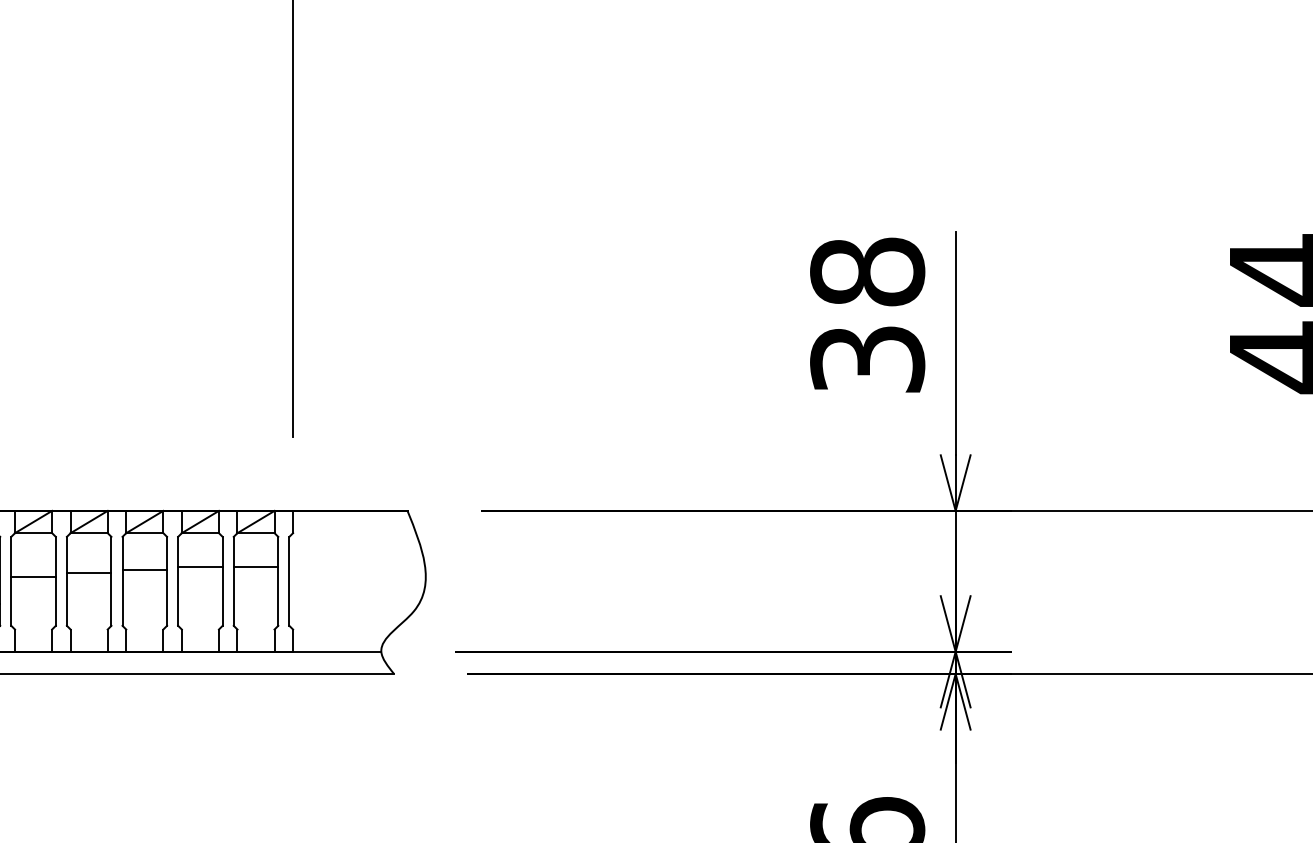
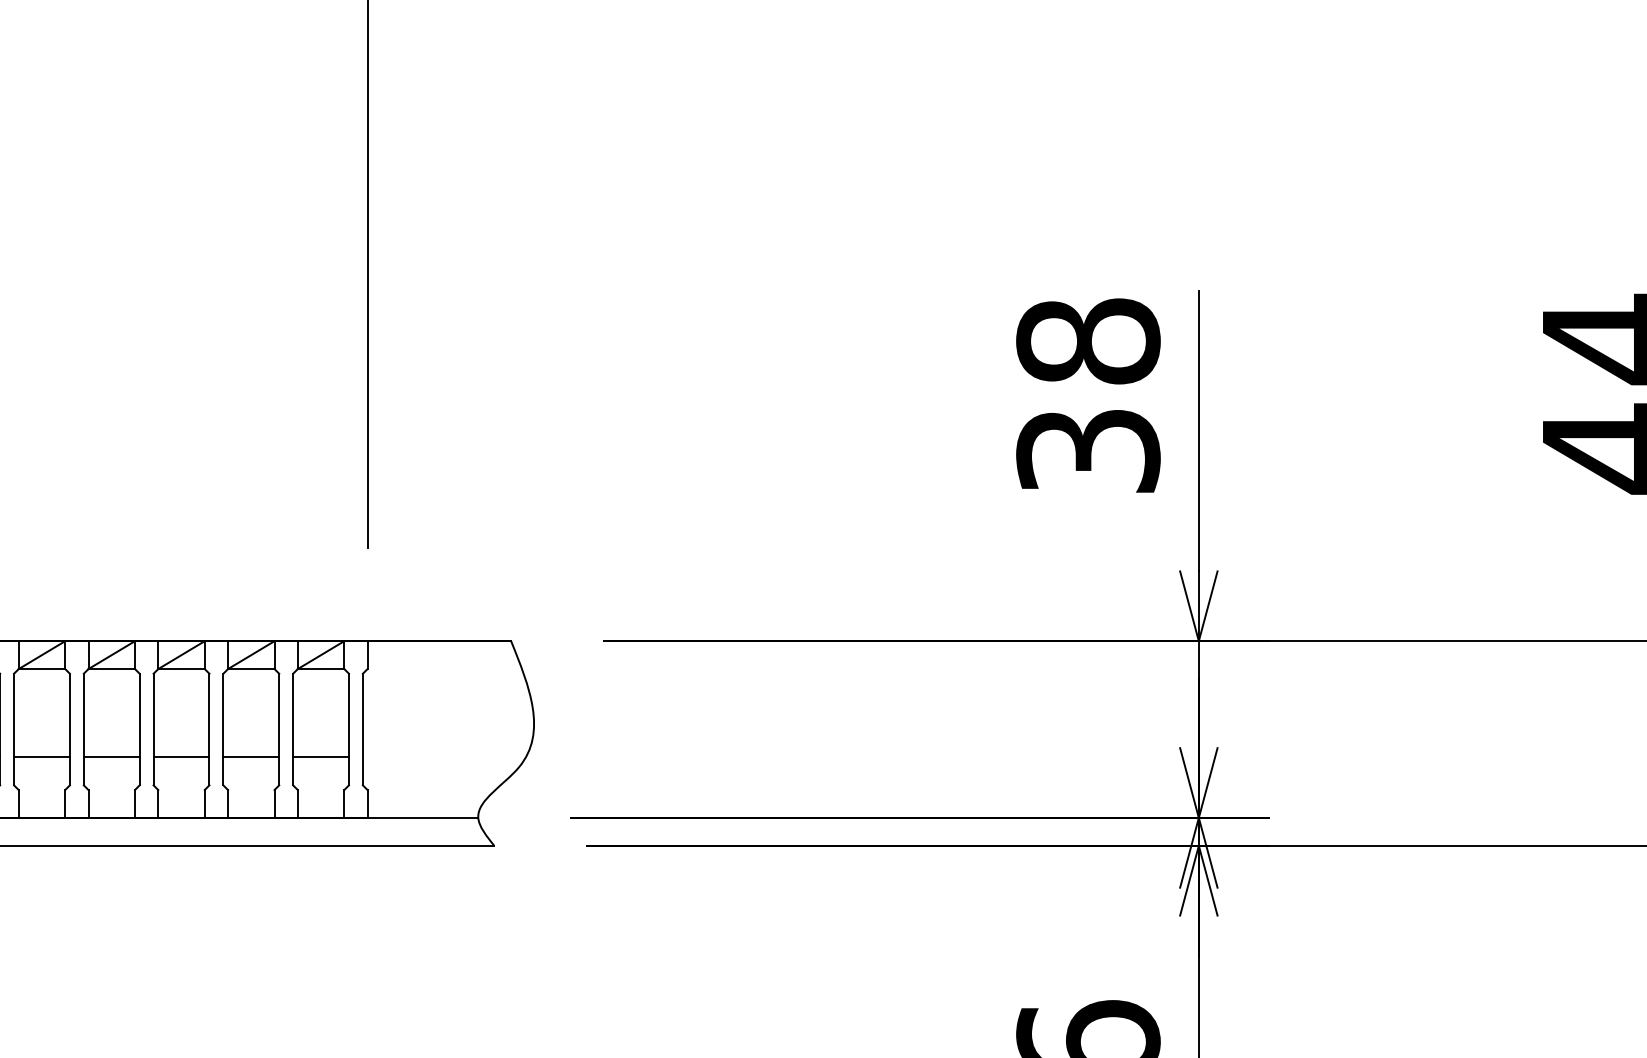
line: (200, 566) -> (251, 757), moved
line: (255, 566) -> (320, 757), moved
line: (144, 569) -> (181, 757), moved
line: (88, 572) -> (110, 757), moved
line: (33, 576) -> (41, 757), moved

